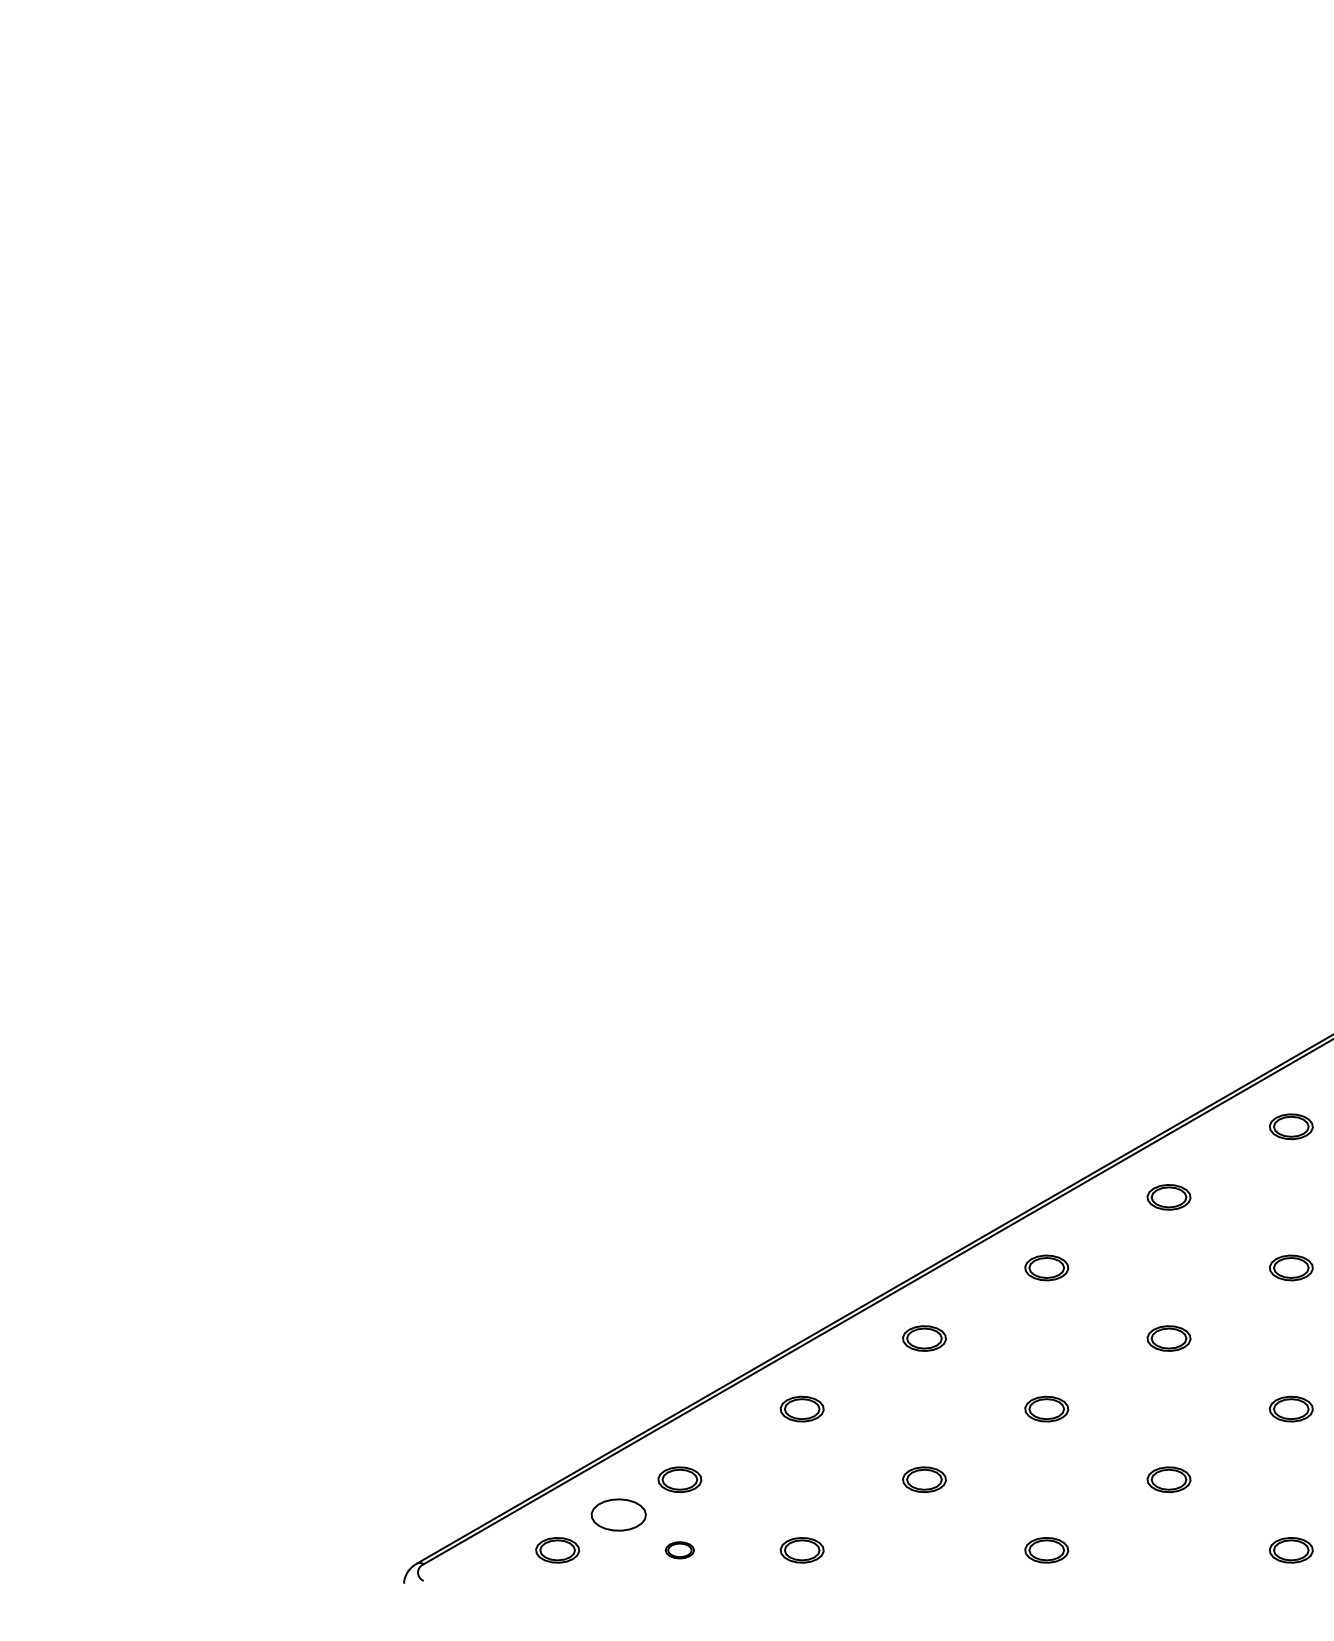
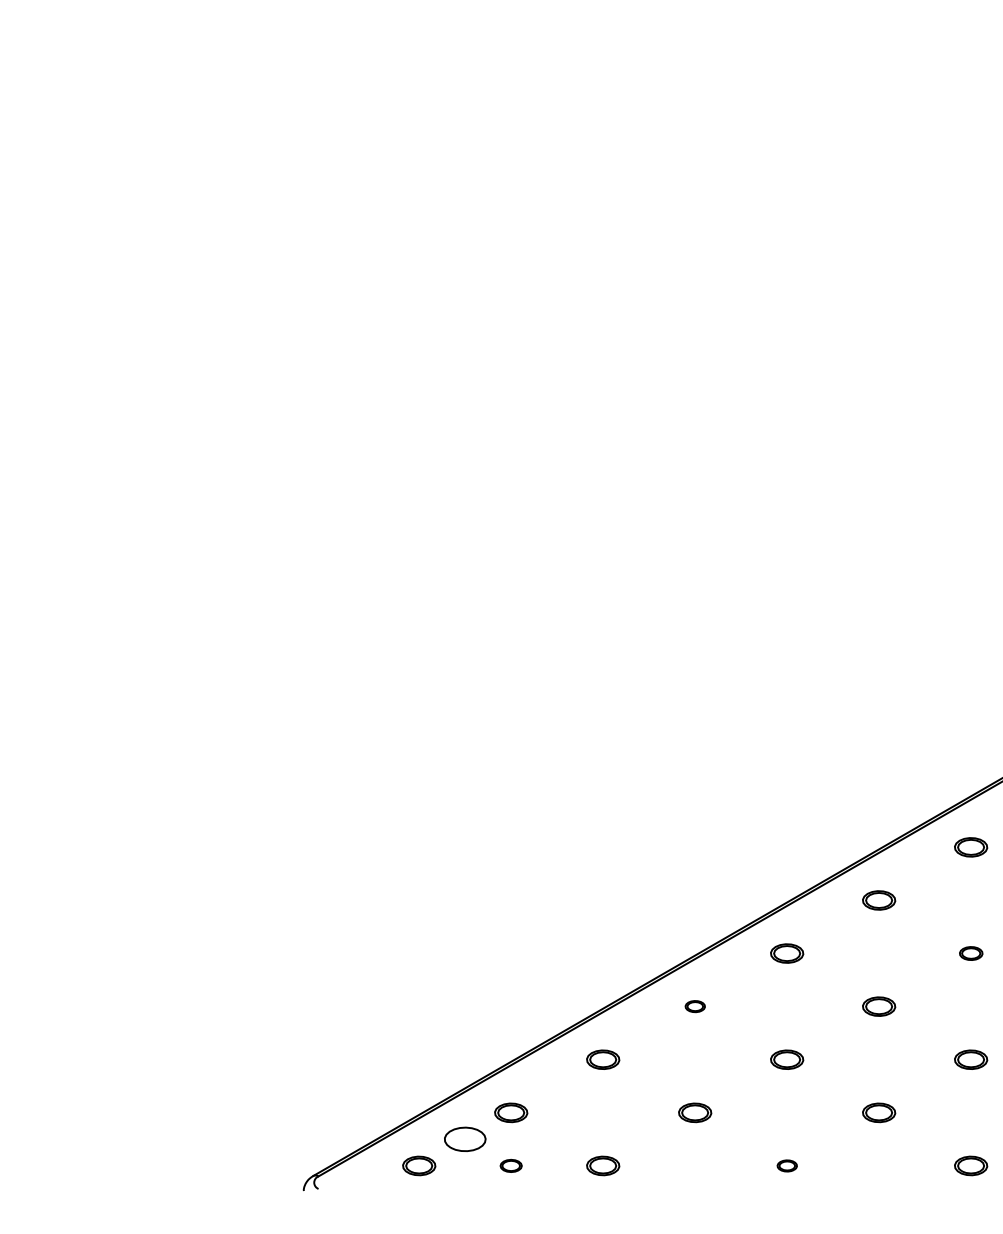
part: (1291, 1267) -> (971, 953), size x0.7
part: (924, 1338) -> (695, 1006), size x0.6
part: (1047, 1549) -> (787, 1165), size x0.6

